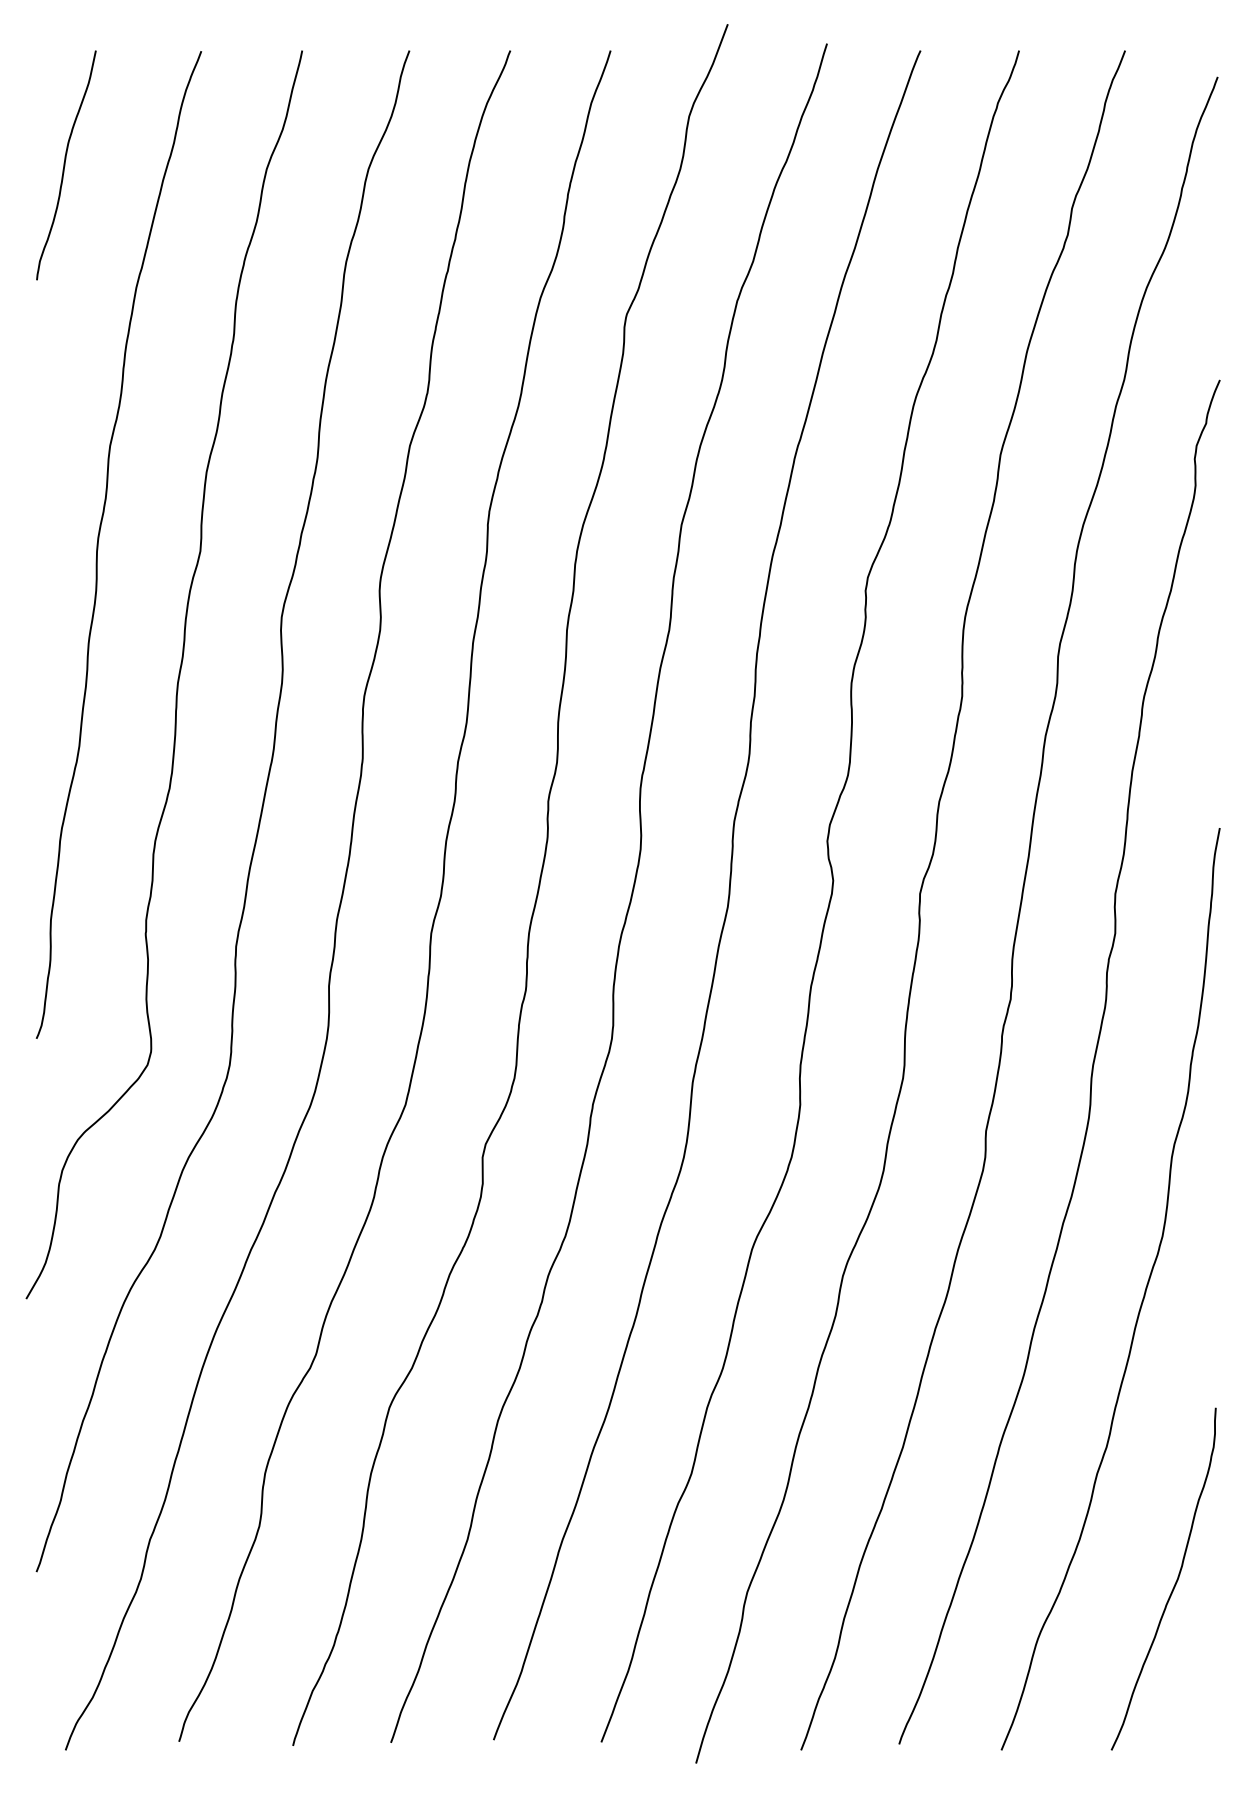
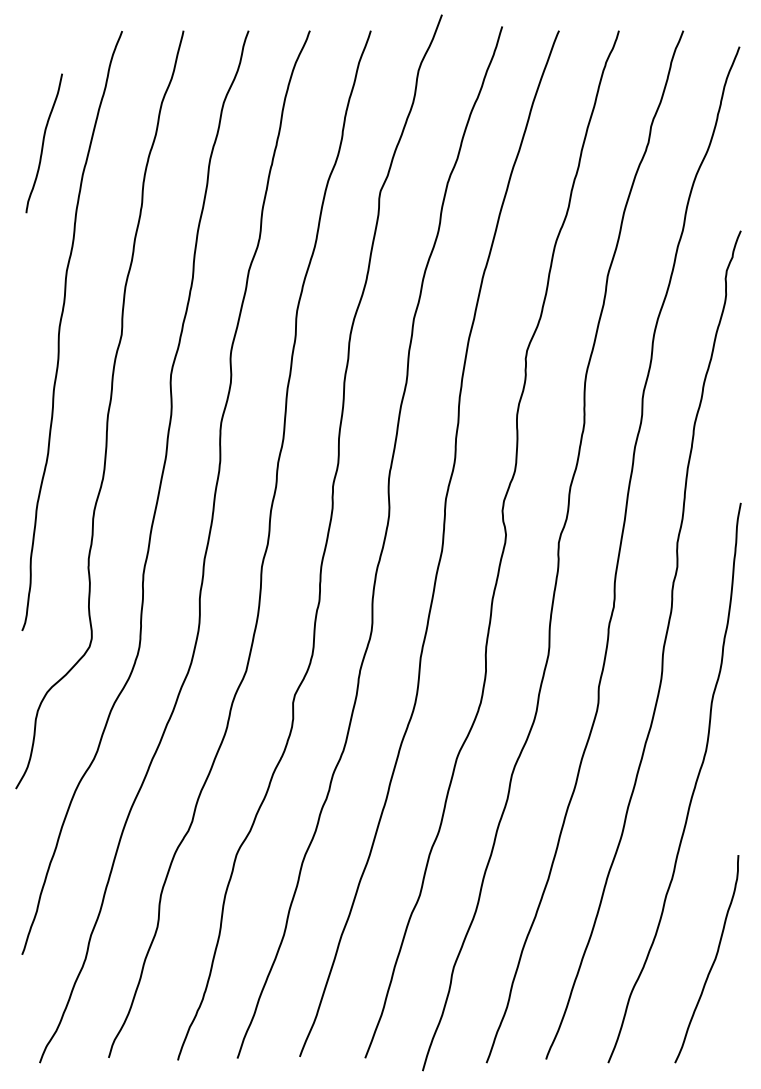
curve: (65, 165) -> (43, 143), moved

